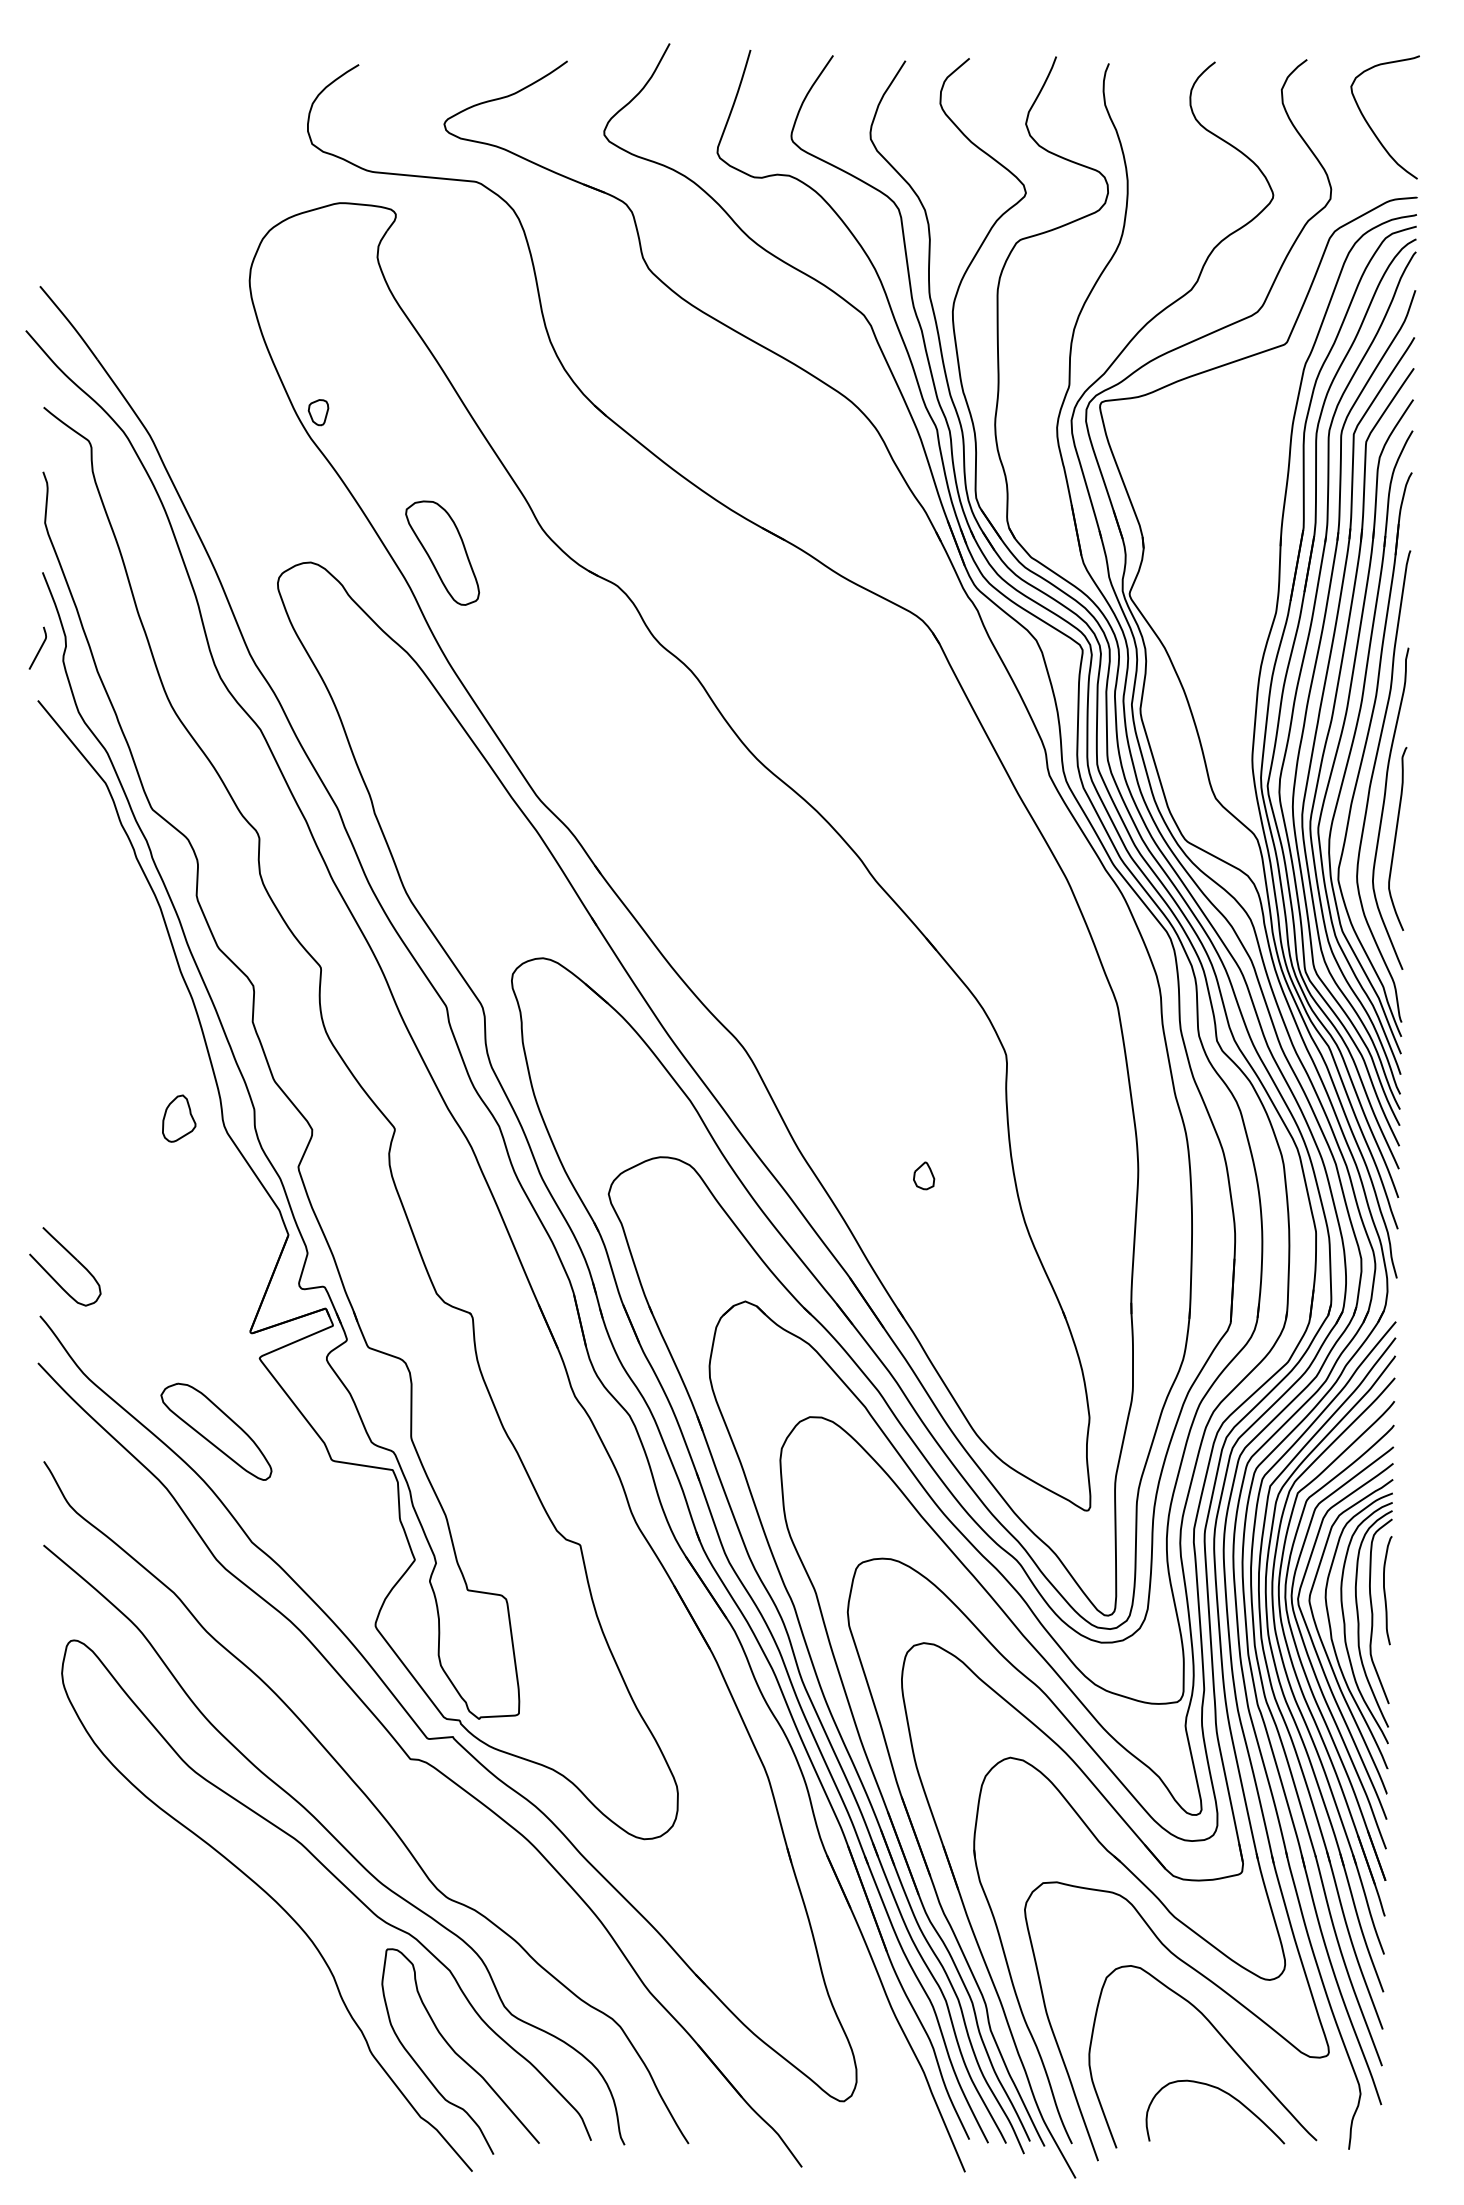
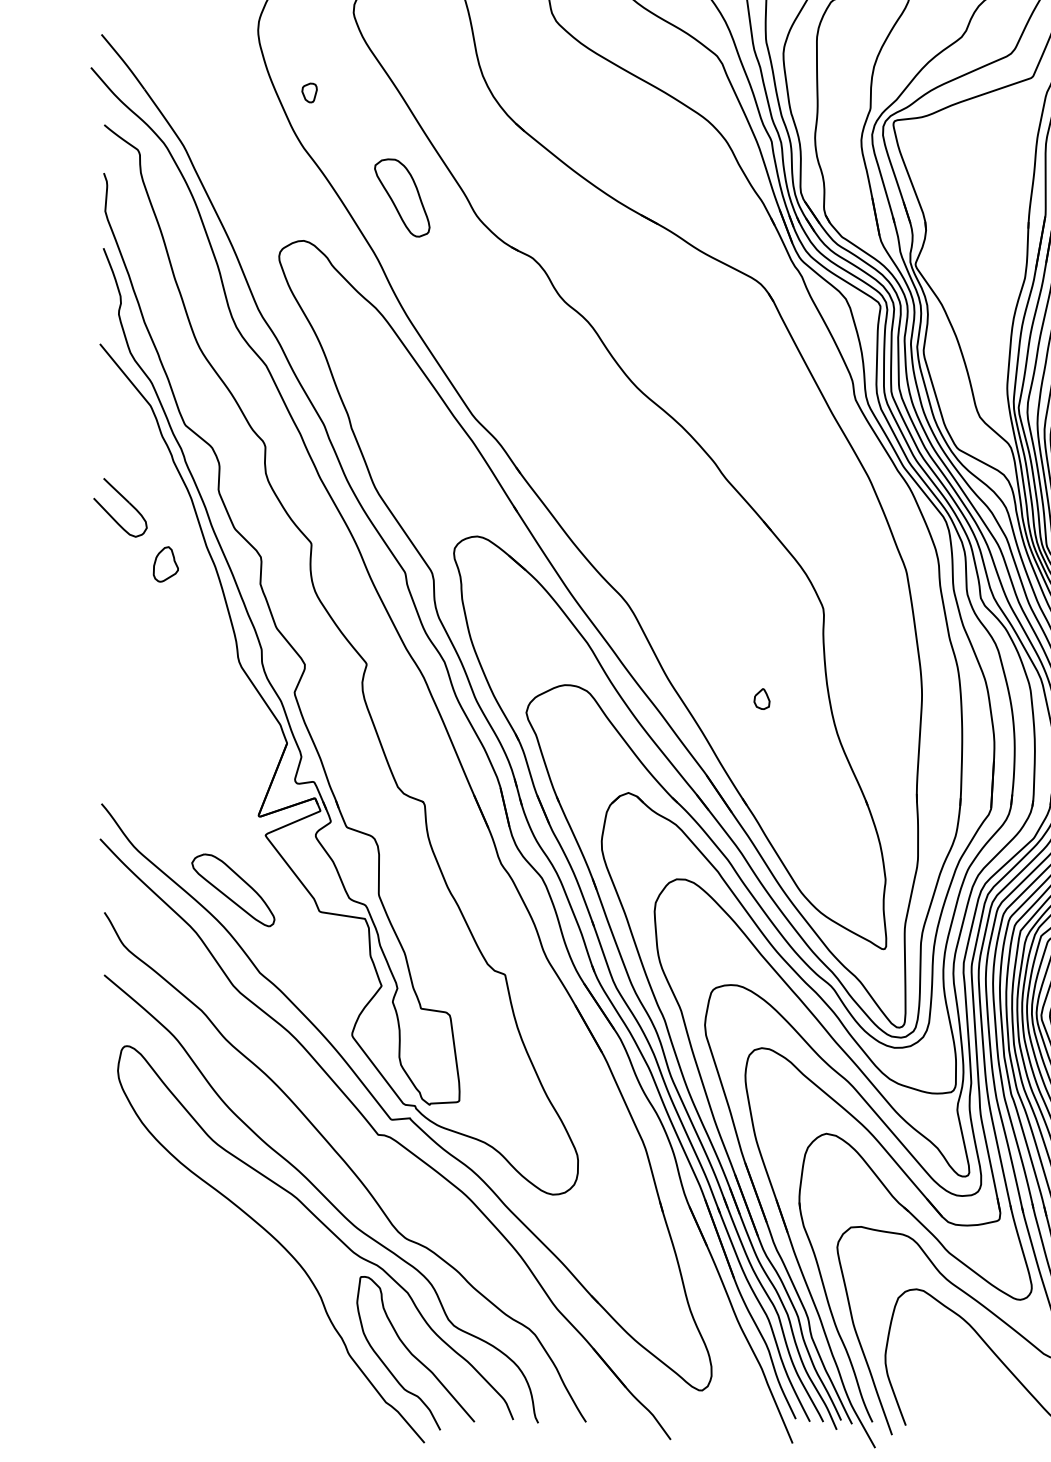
part: (318, 412) -> (309, 92), moved
part: (442, 552) -> (402, 197), moved
curve: (39, 648) -> (101, 305), removed
part: (179, 1118) -> (166, 564), moved
part: (73, 1258) -> (126, 501), moved
curve: (1225, 2093) -> (987, 1384), removed

